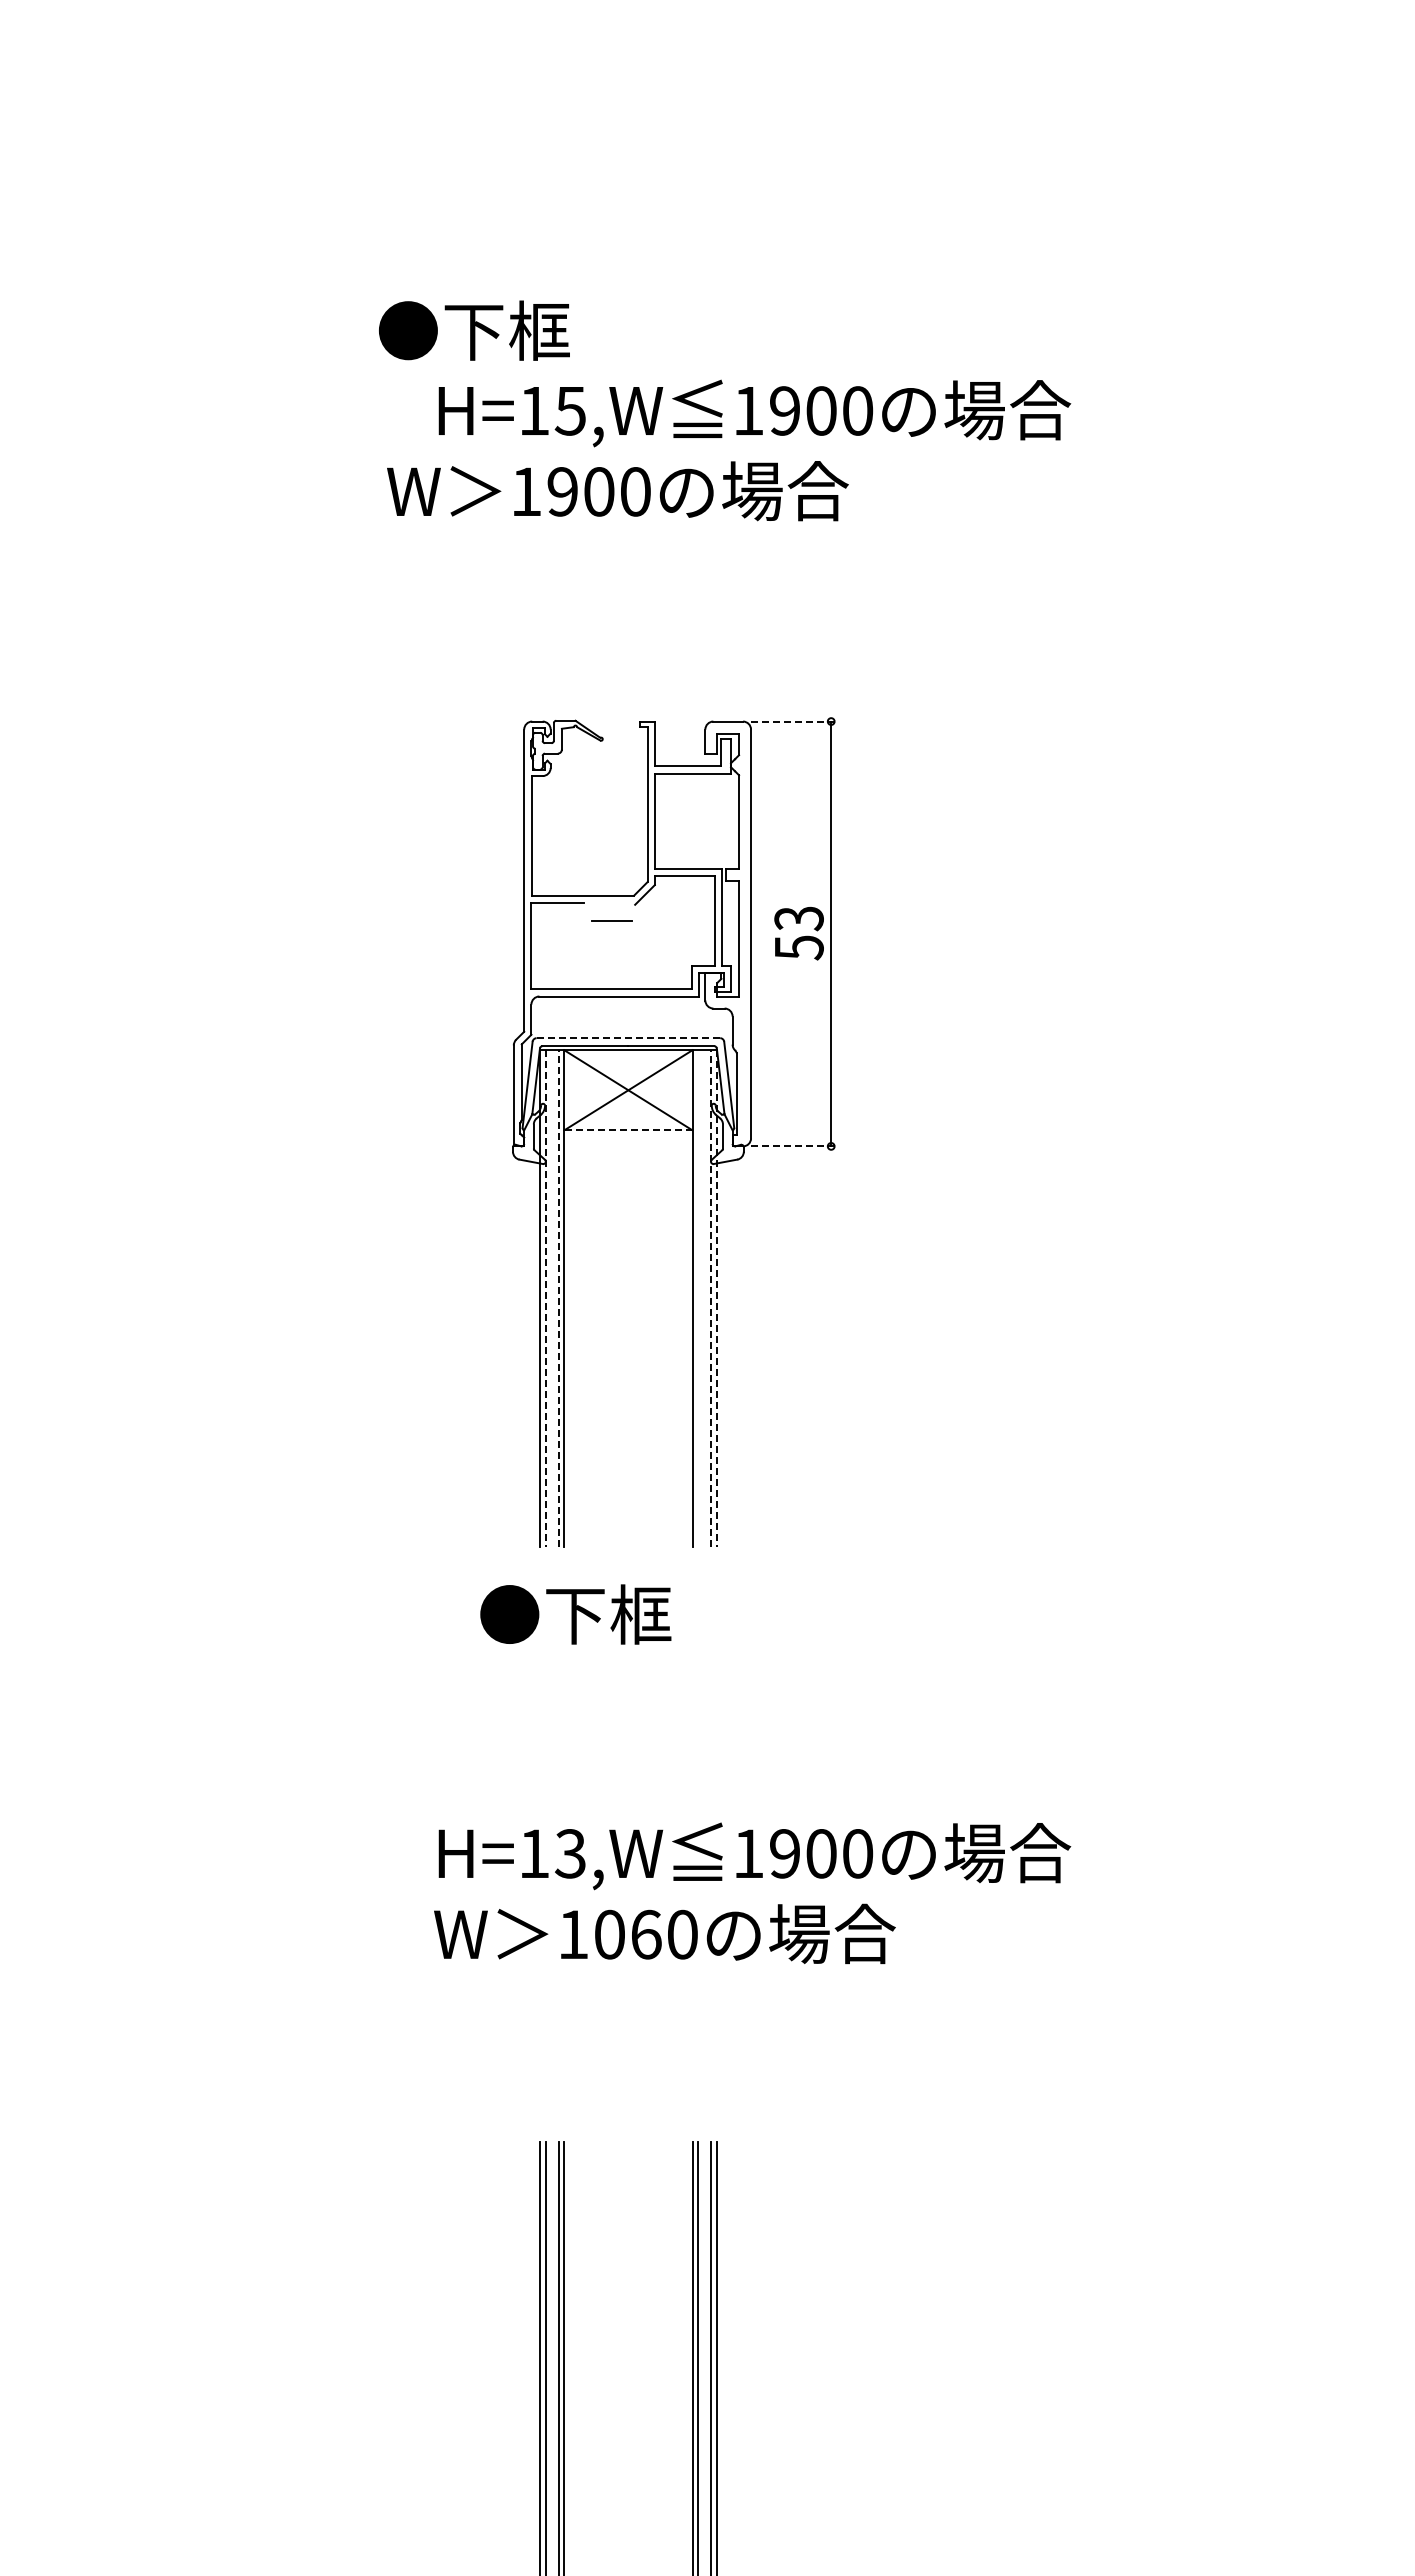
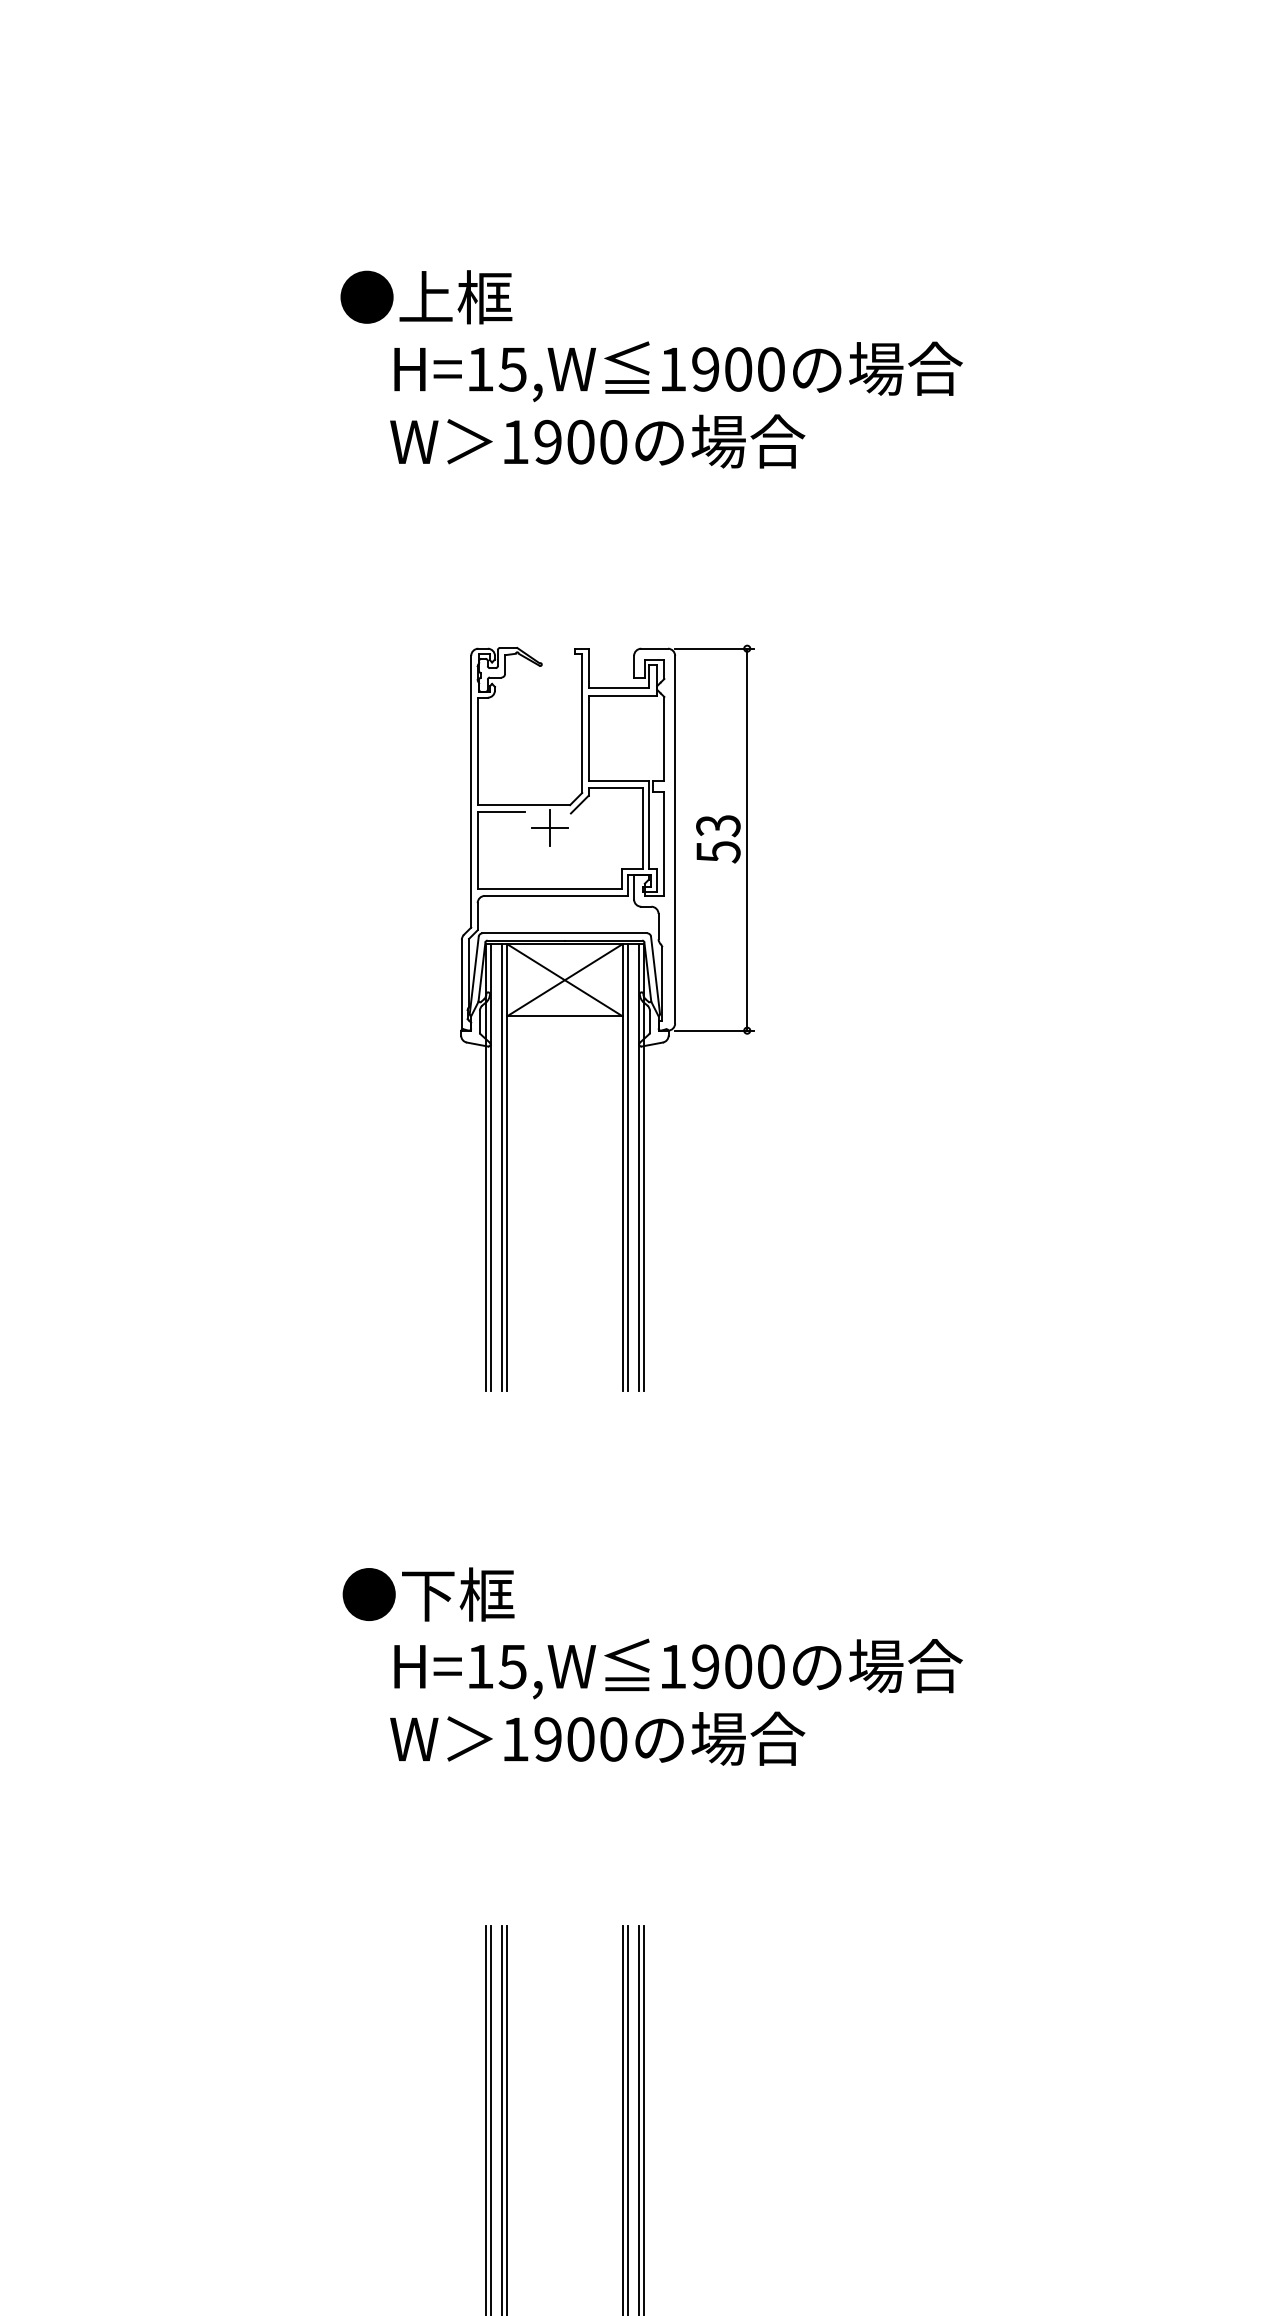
text: (473, 330) -> (425, 297), ●下框 -> ●上框
text: (617, 491) -> (597, 441), moved
line: (795, 721) -> (715, 648), dashed -> solid
line: (611, 921) -> (549, 828), added
line: (628, 1038) -> (564, 933), dashed -> solid
line: (627, 1130) -> (564, 1016), dashed -> solid
line: (795, 1146) -> (715, 1030), dashed -> solid
line: (558, 1298) -> (502, 1167), dashed -> solid
line: (698, 1298) -> (627, 1167), added
line: (710, 1298) -> (638, 1167), dashed -> solid
line: (545, 1299) -> (490, 1168), dashed -> solid
line: (716, 1299) -> (644, 1168), dashed -> solid
text: (575, 1614) -> (428, 1594), moved
text: (569, 1853) -> (511, 1666), H=13,W -> H=15,W
text: (627, 1934) -> (564, 1739), 1060 -> 1900

